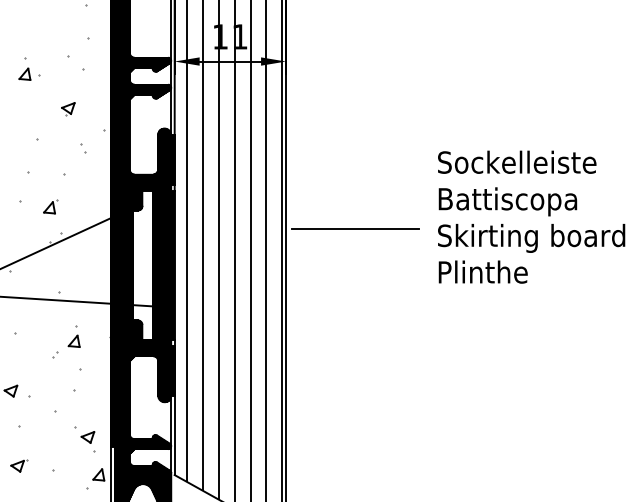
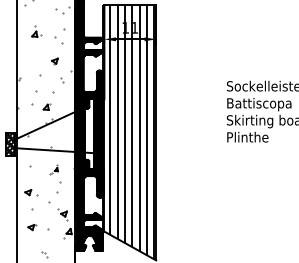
part: (28, 68) -> (36, 31), moved
line: (353, 229) -> (187, 117), removed
part: (67, 341) -> (54, 169), size x0.6

